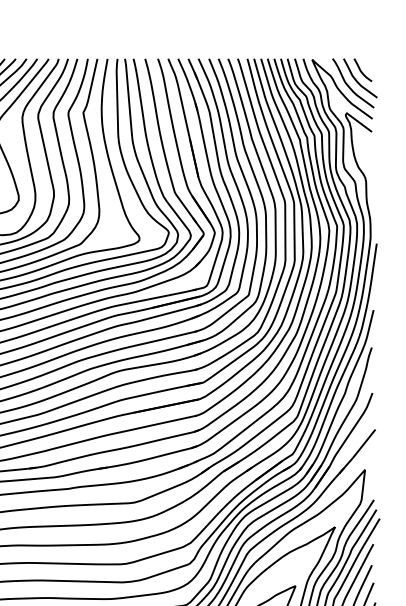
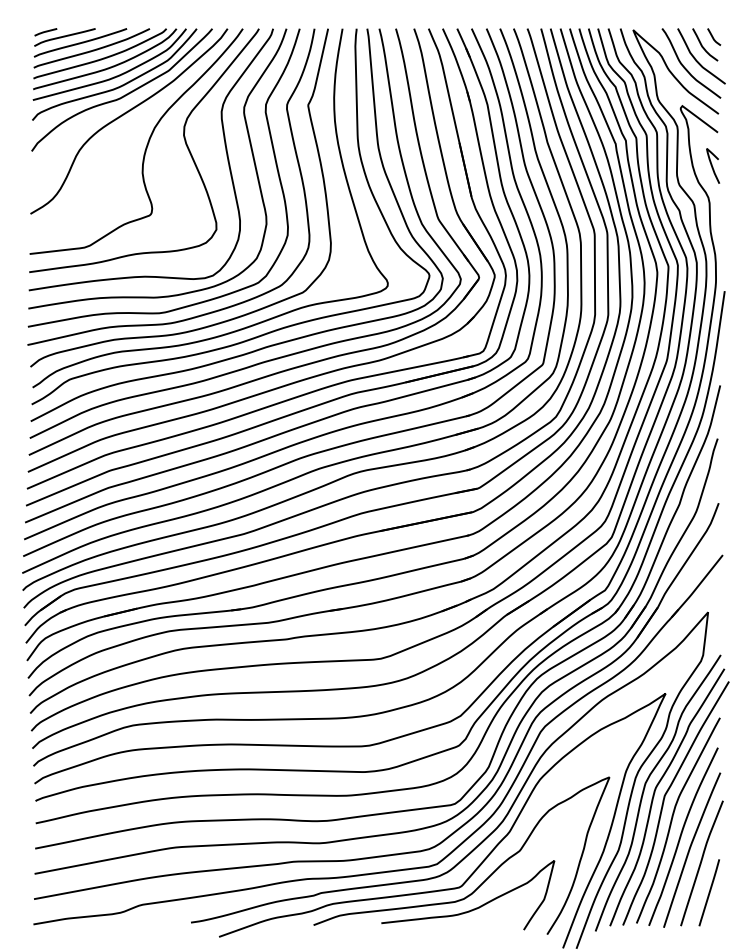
curve: (368, 64) -> (713, 36), added
curve: (368, 155) -> (712, 165), added

